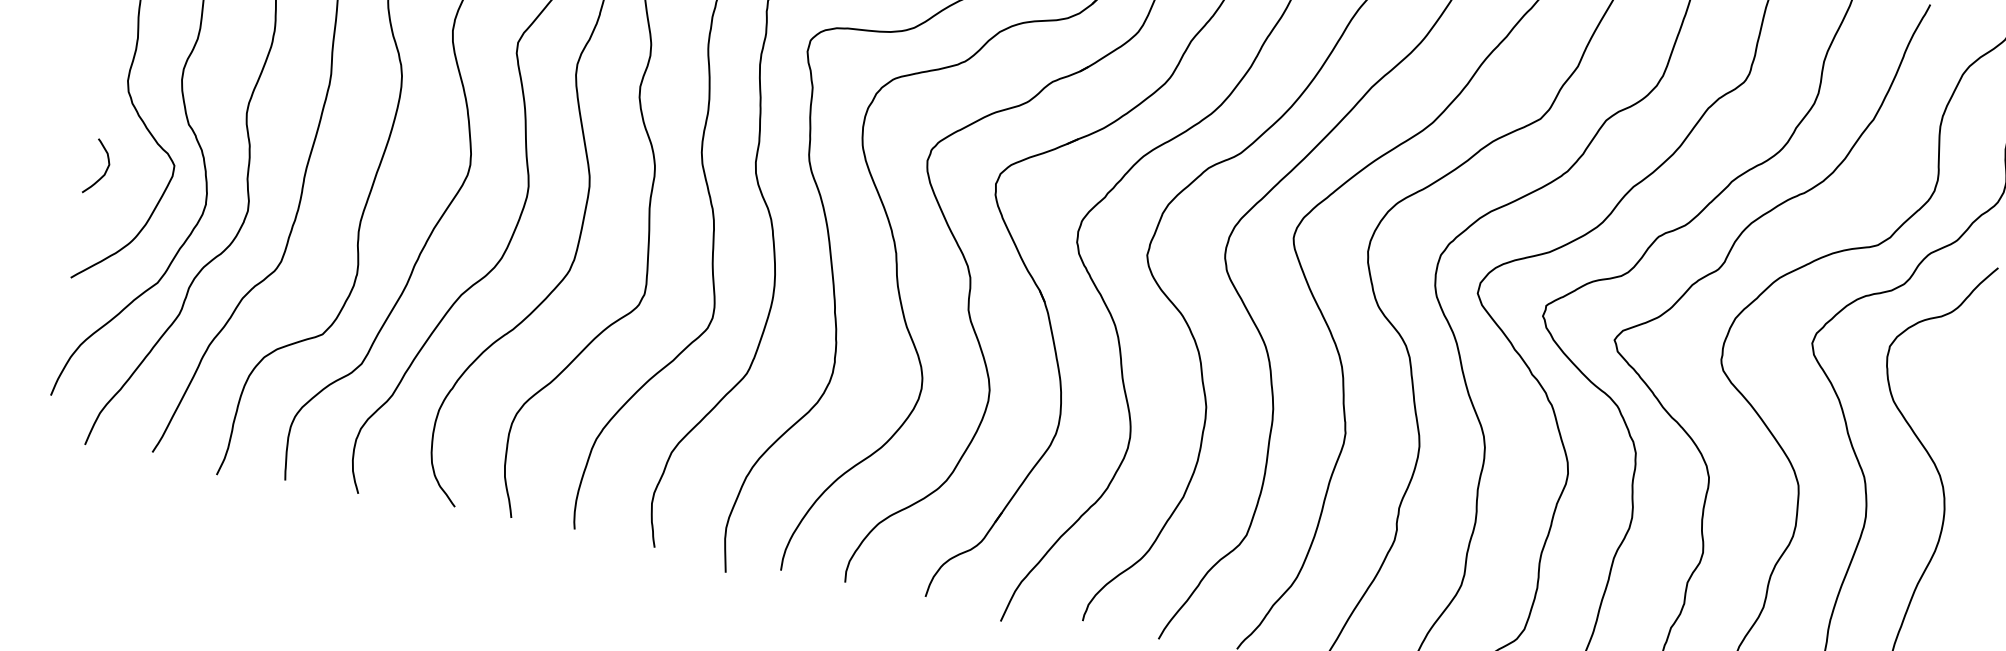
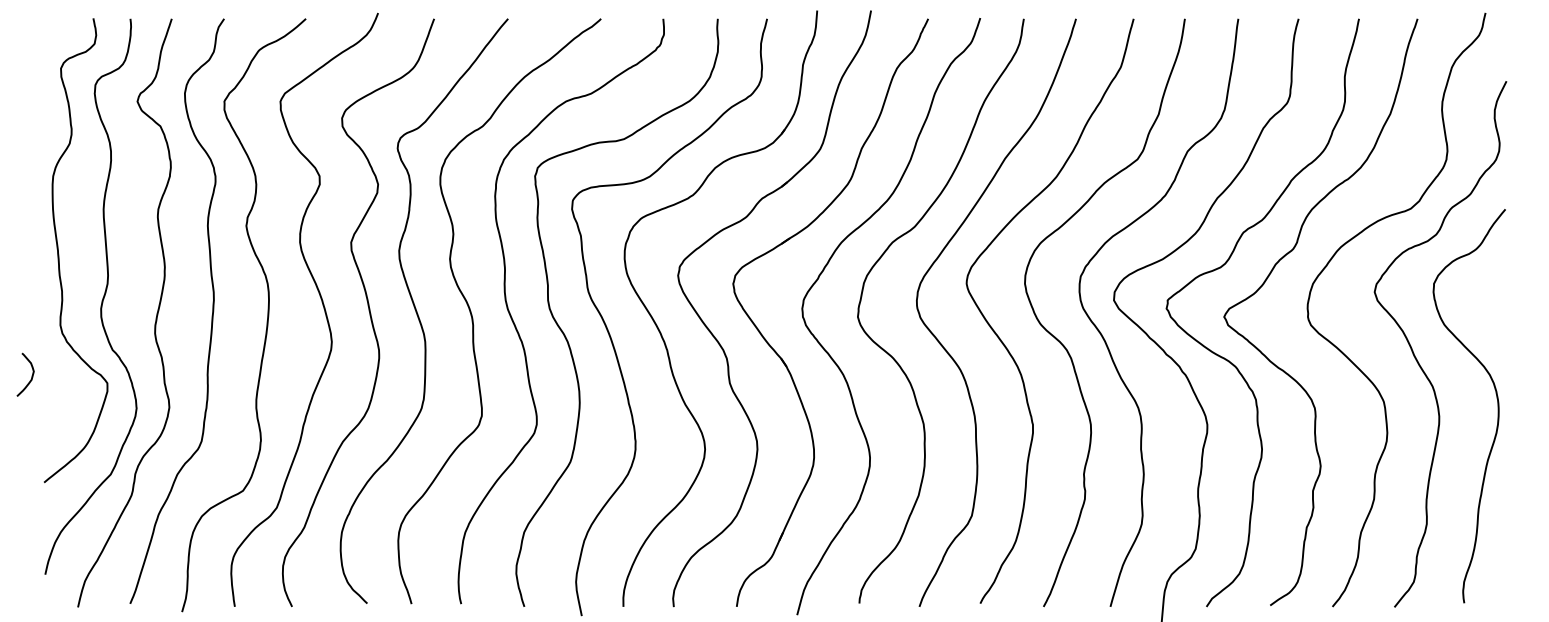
curve: (105, 169) -> (31, 375), moved

